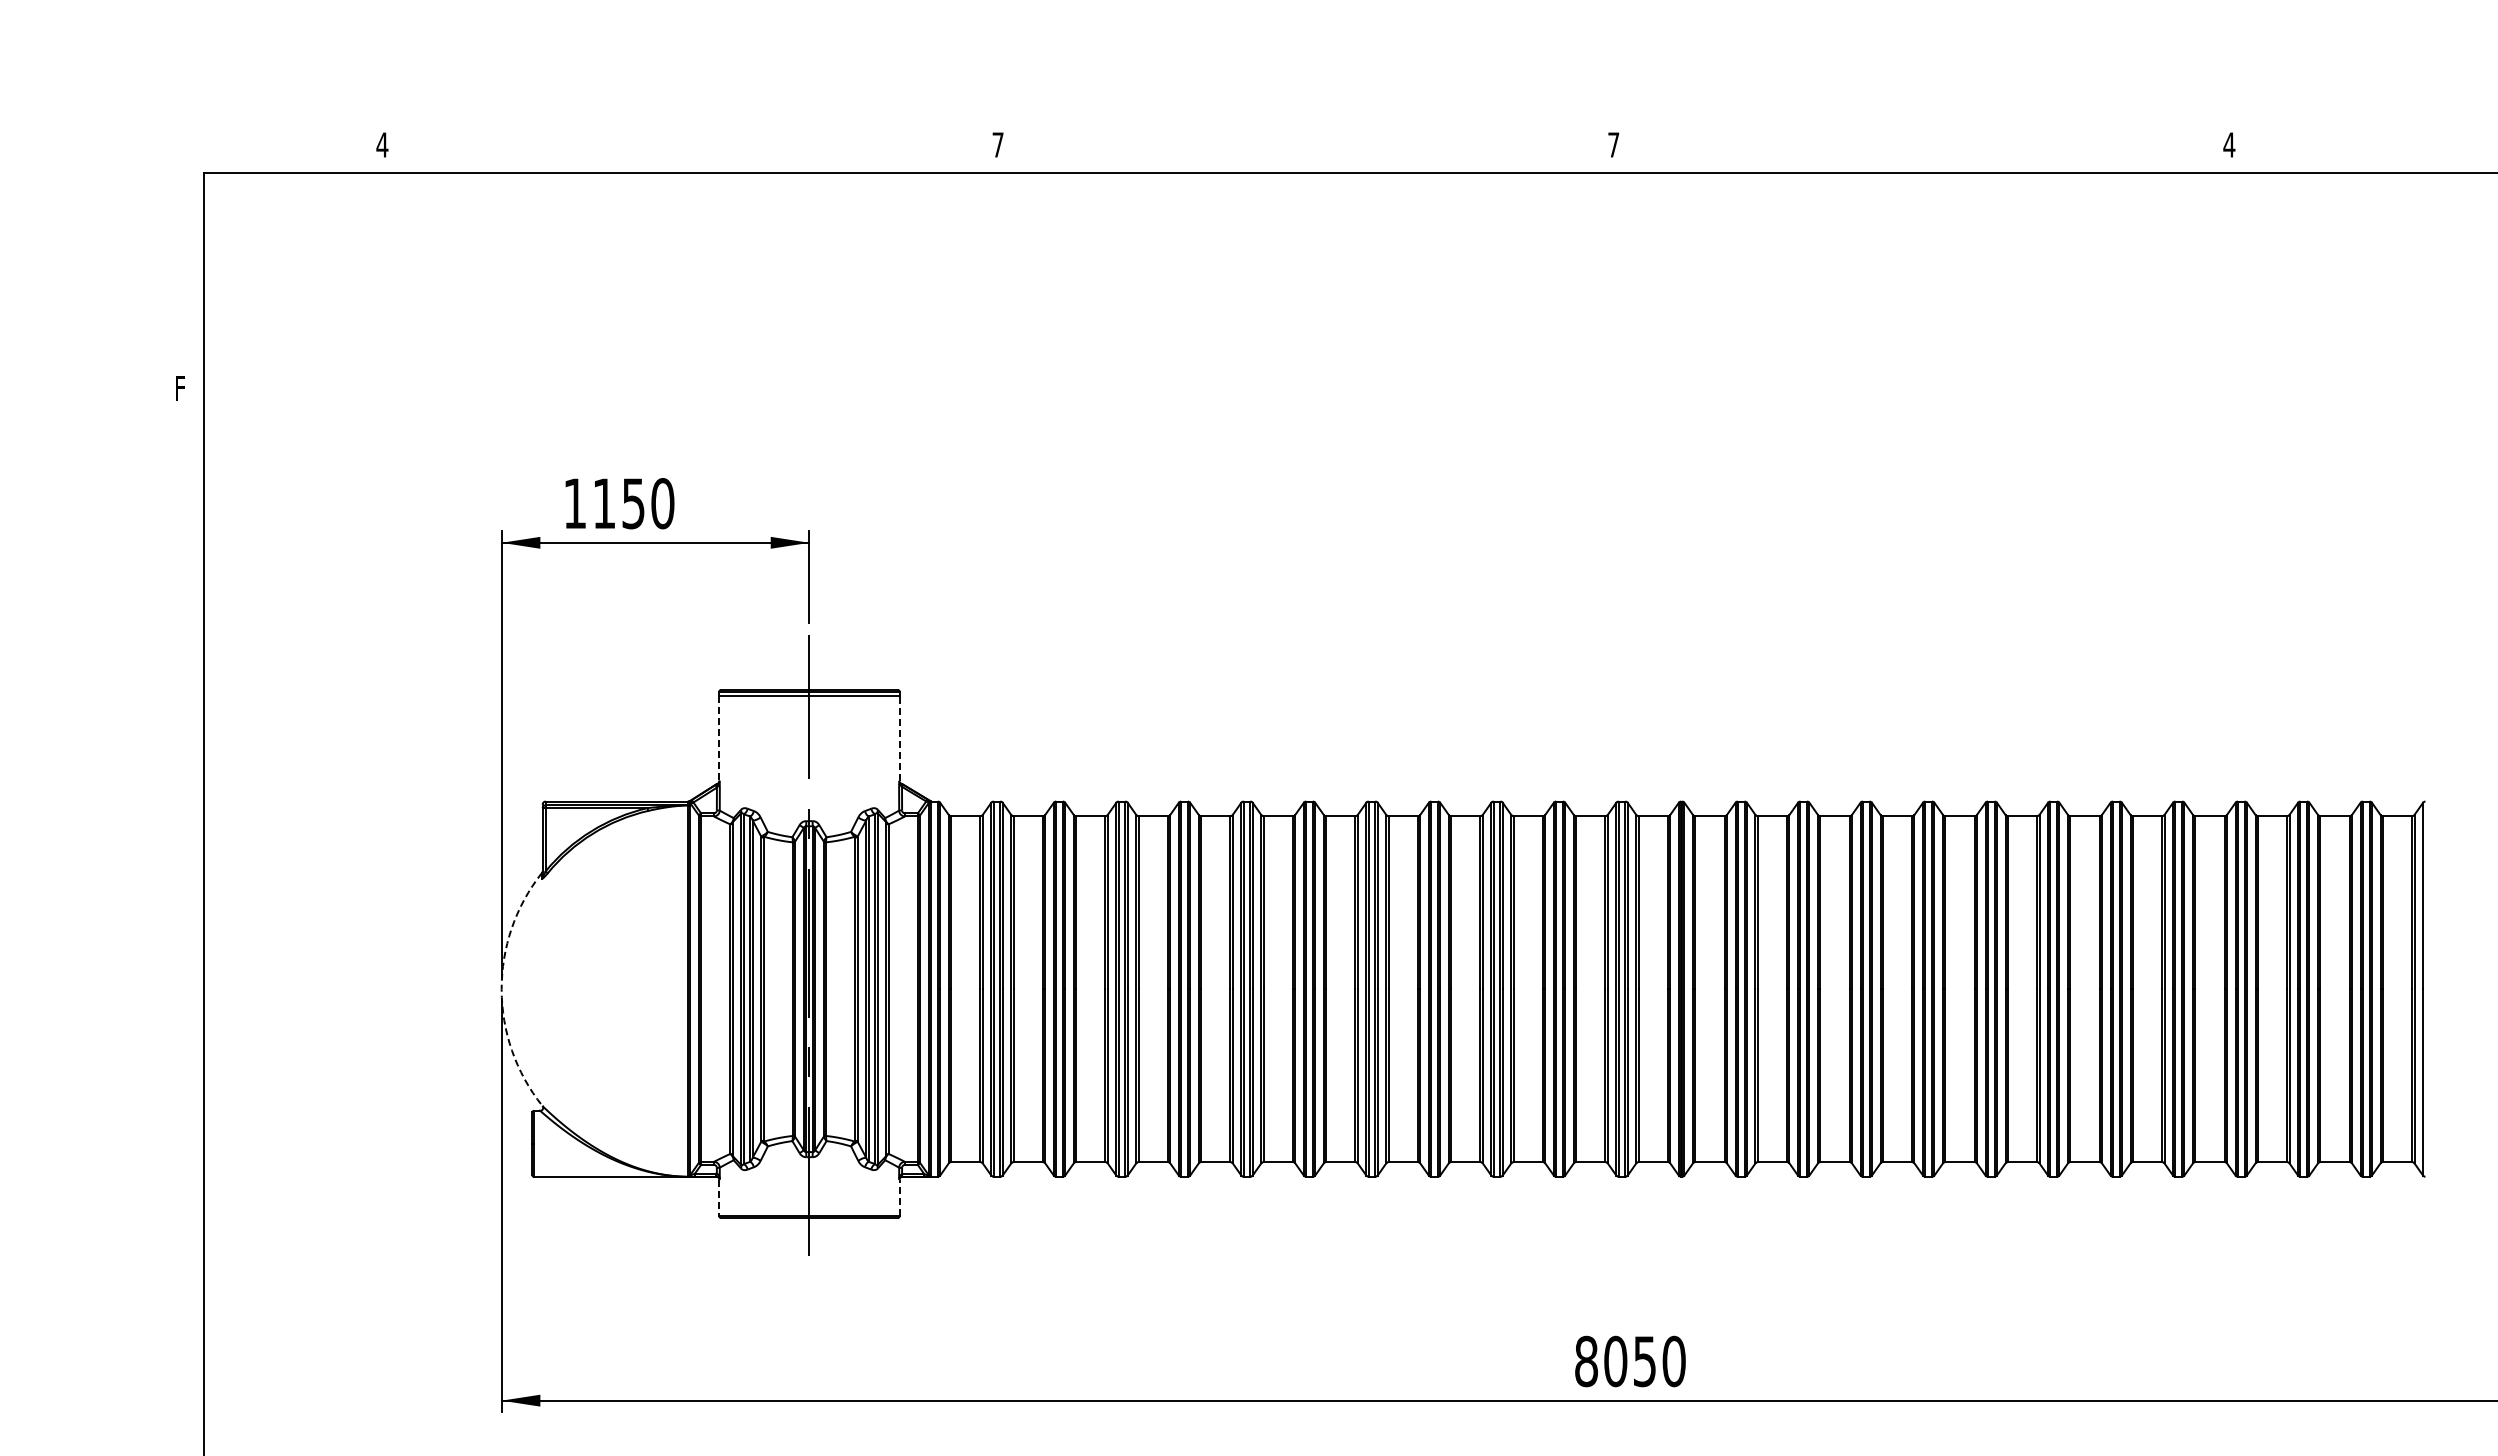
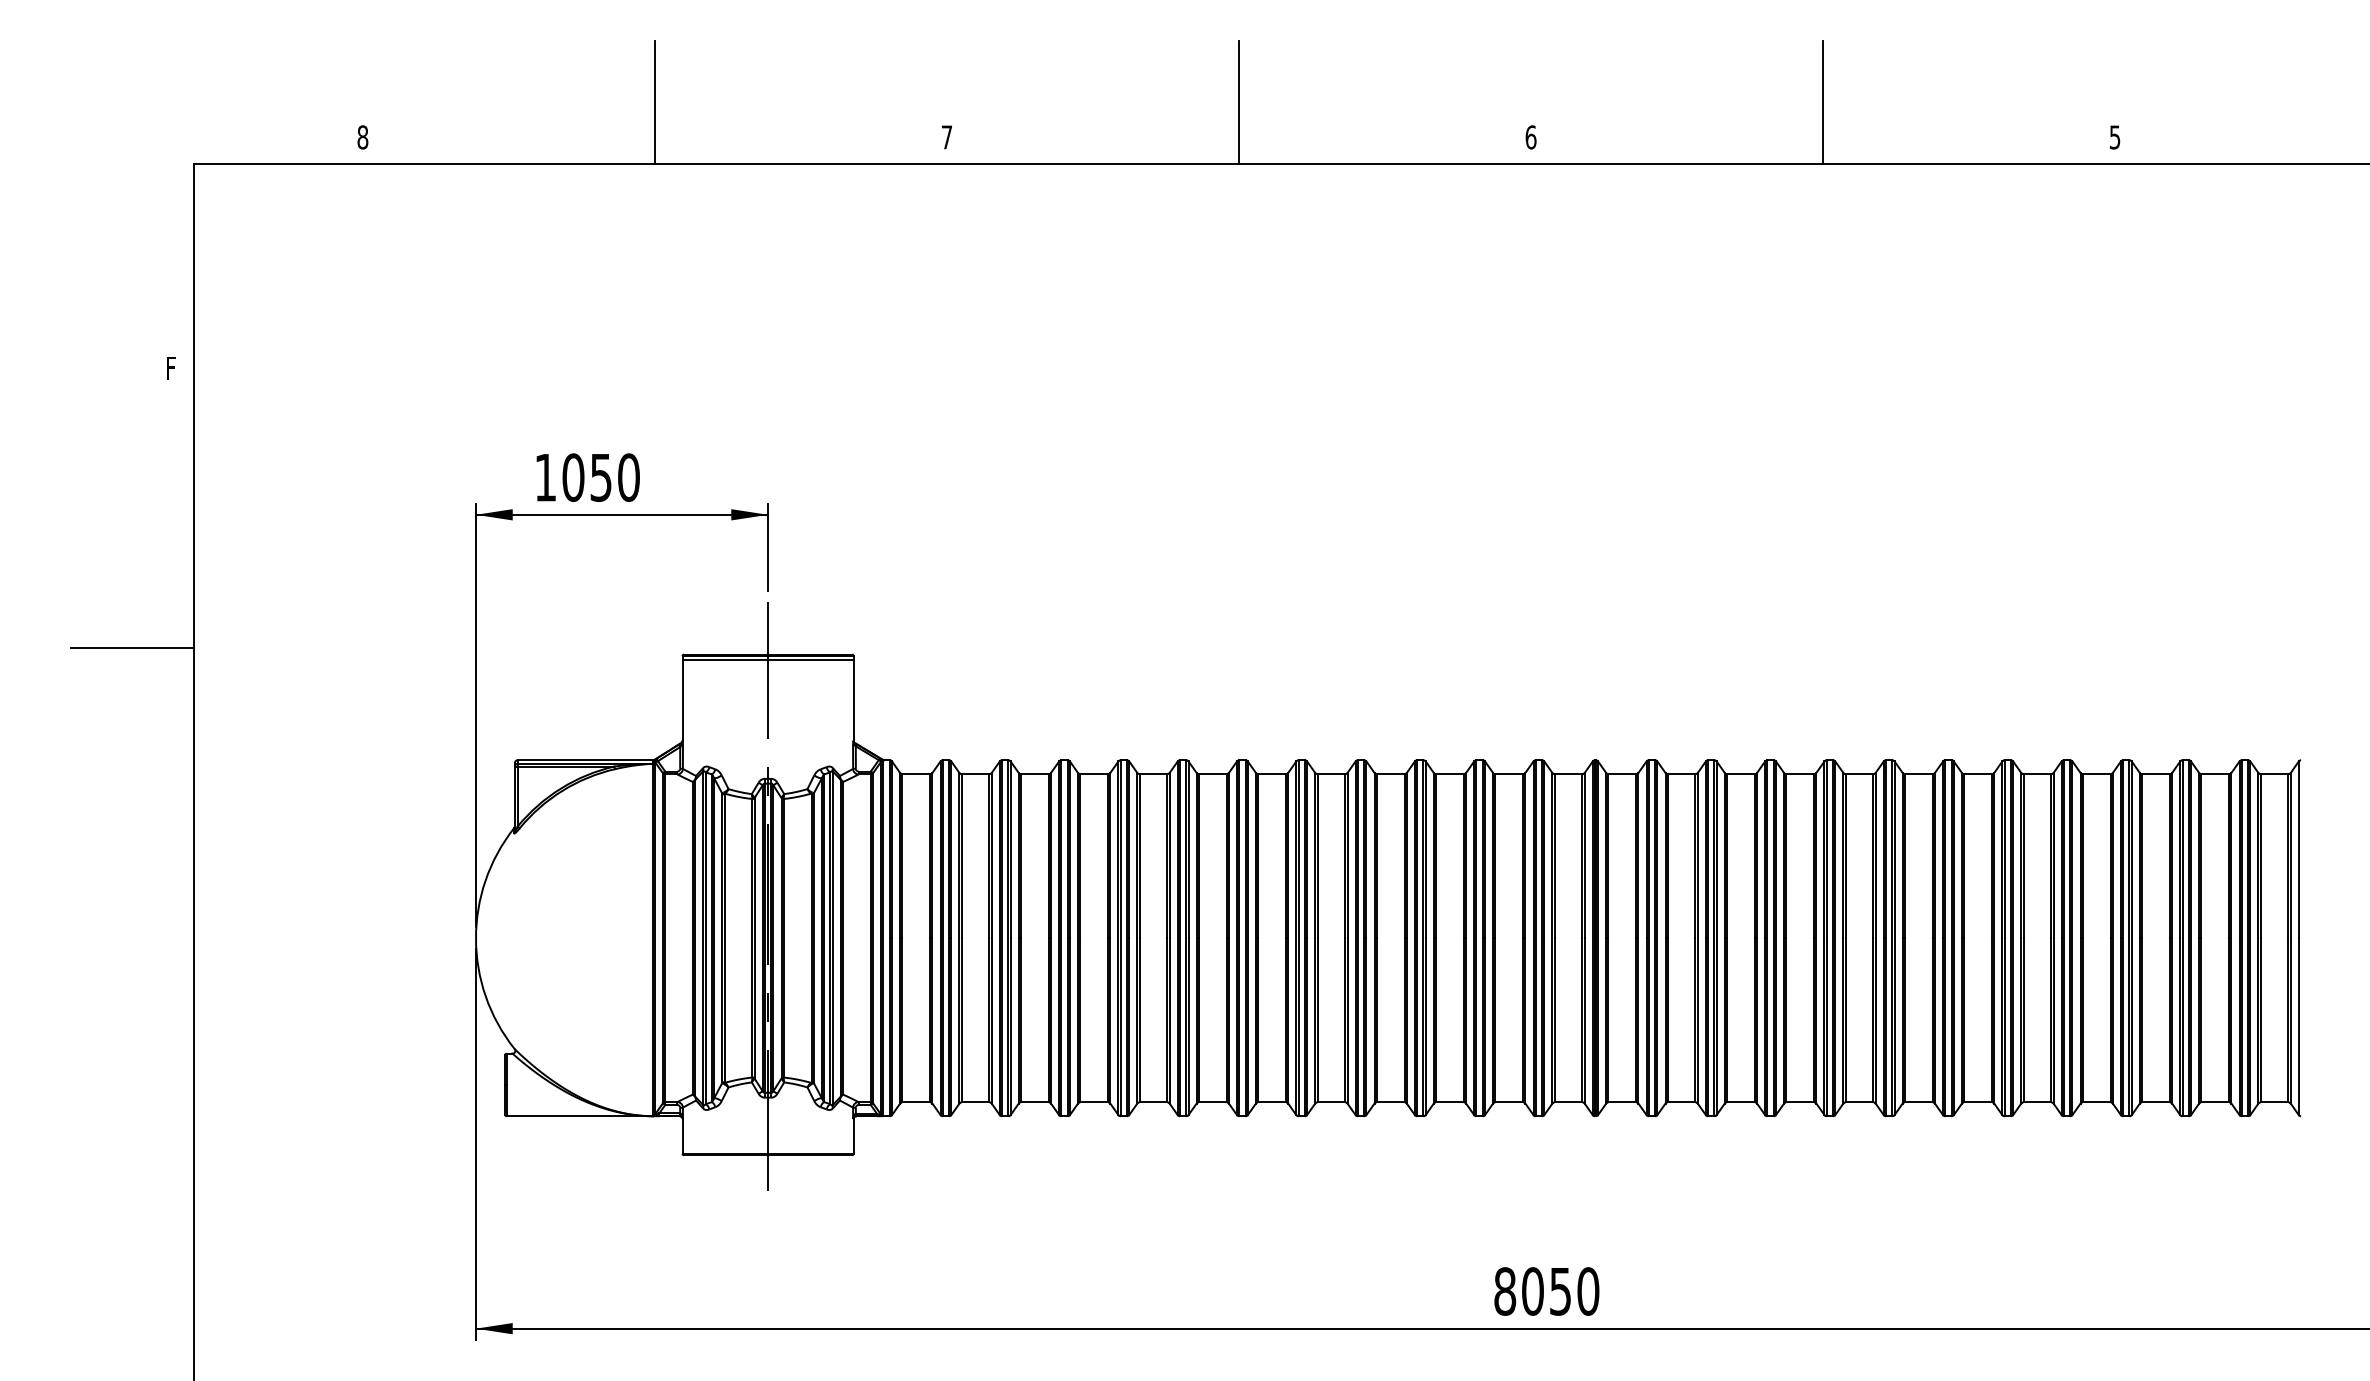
line: (690, 107) -> (655, 101), added
line: (1306, 107) -> (1239, 101), added
line: (1921, 107) -> (1823, 101), added
text: (382, 144) -> (362, 136), 4 -> 8
text: (1613, 144) -> (1530, 136), 7 -> 6
text: (2229, 144) -> (2115, 136), 4 -> 5
text: (604, 503) -> (573, 477), 1150 -> 1050
line: (138, 682) -> (131, 647), added
line: (719, 738) -> (682, 700), dashed -> solid
line: (899, 738) -> (853, 700), dashed -> solid
arc: (501, 989) -> (475, 938), dashed -> solid
line: (899, 1197) -> (853, 1135), dashed -> solid
line: (719, 1198) -> (682, 1136), dashed -> solid

